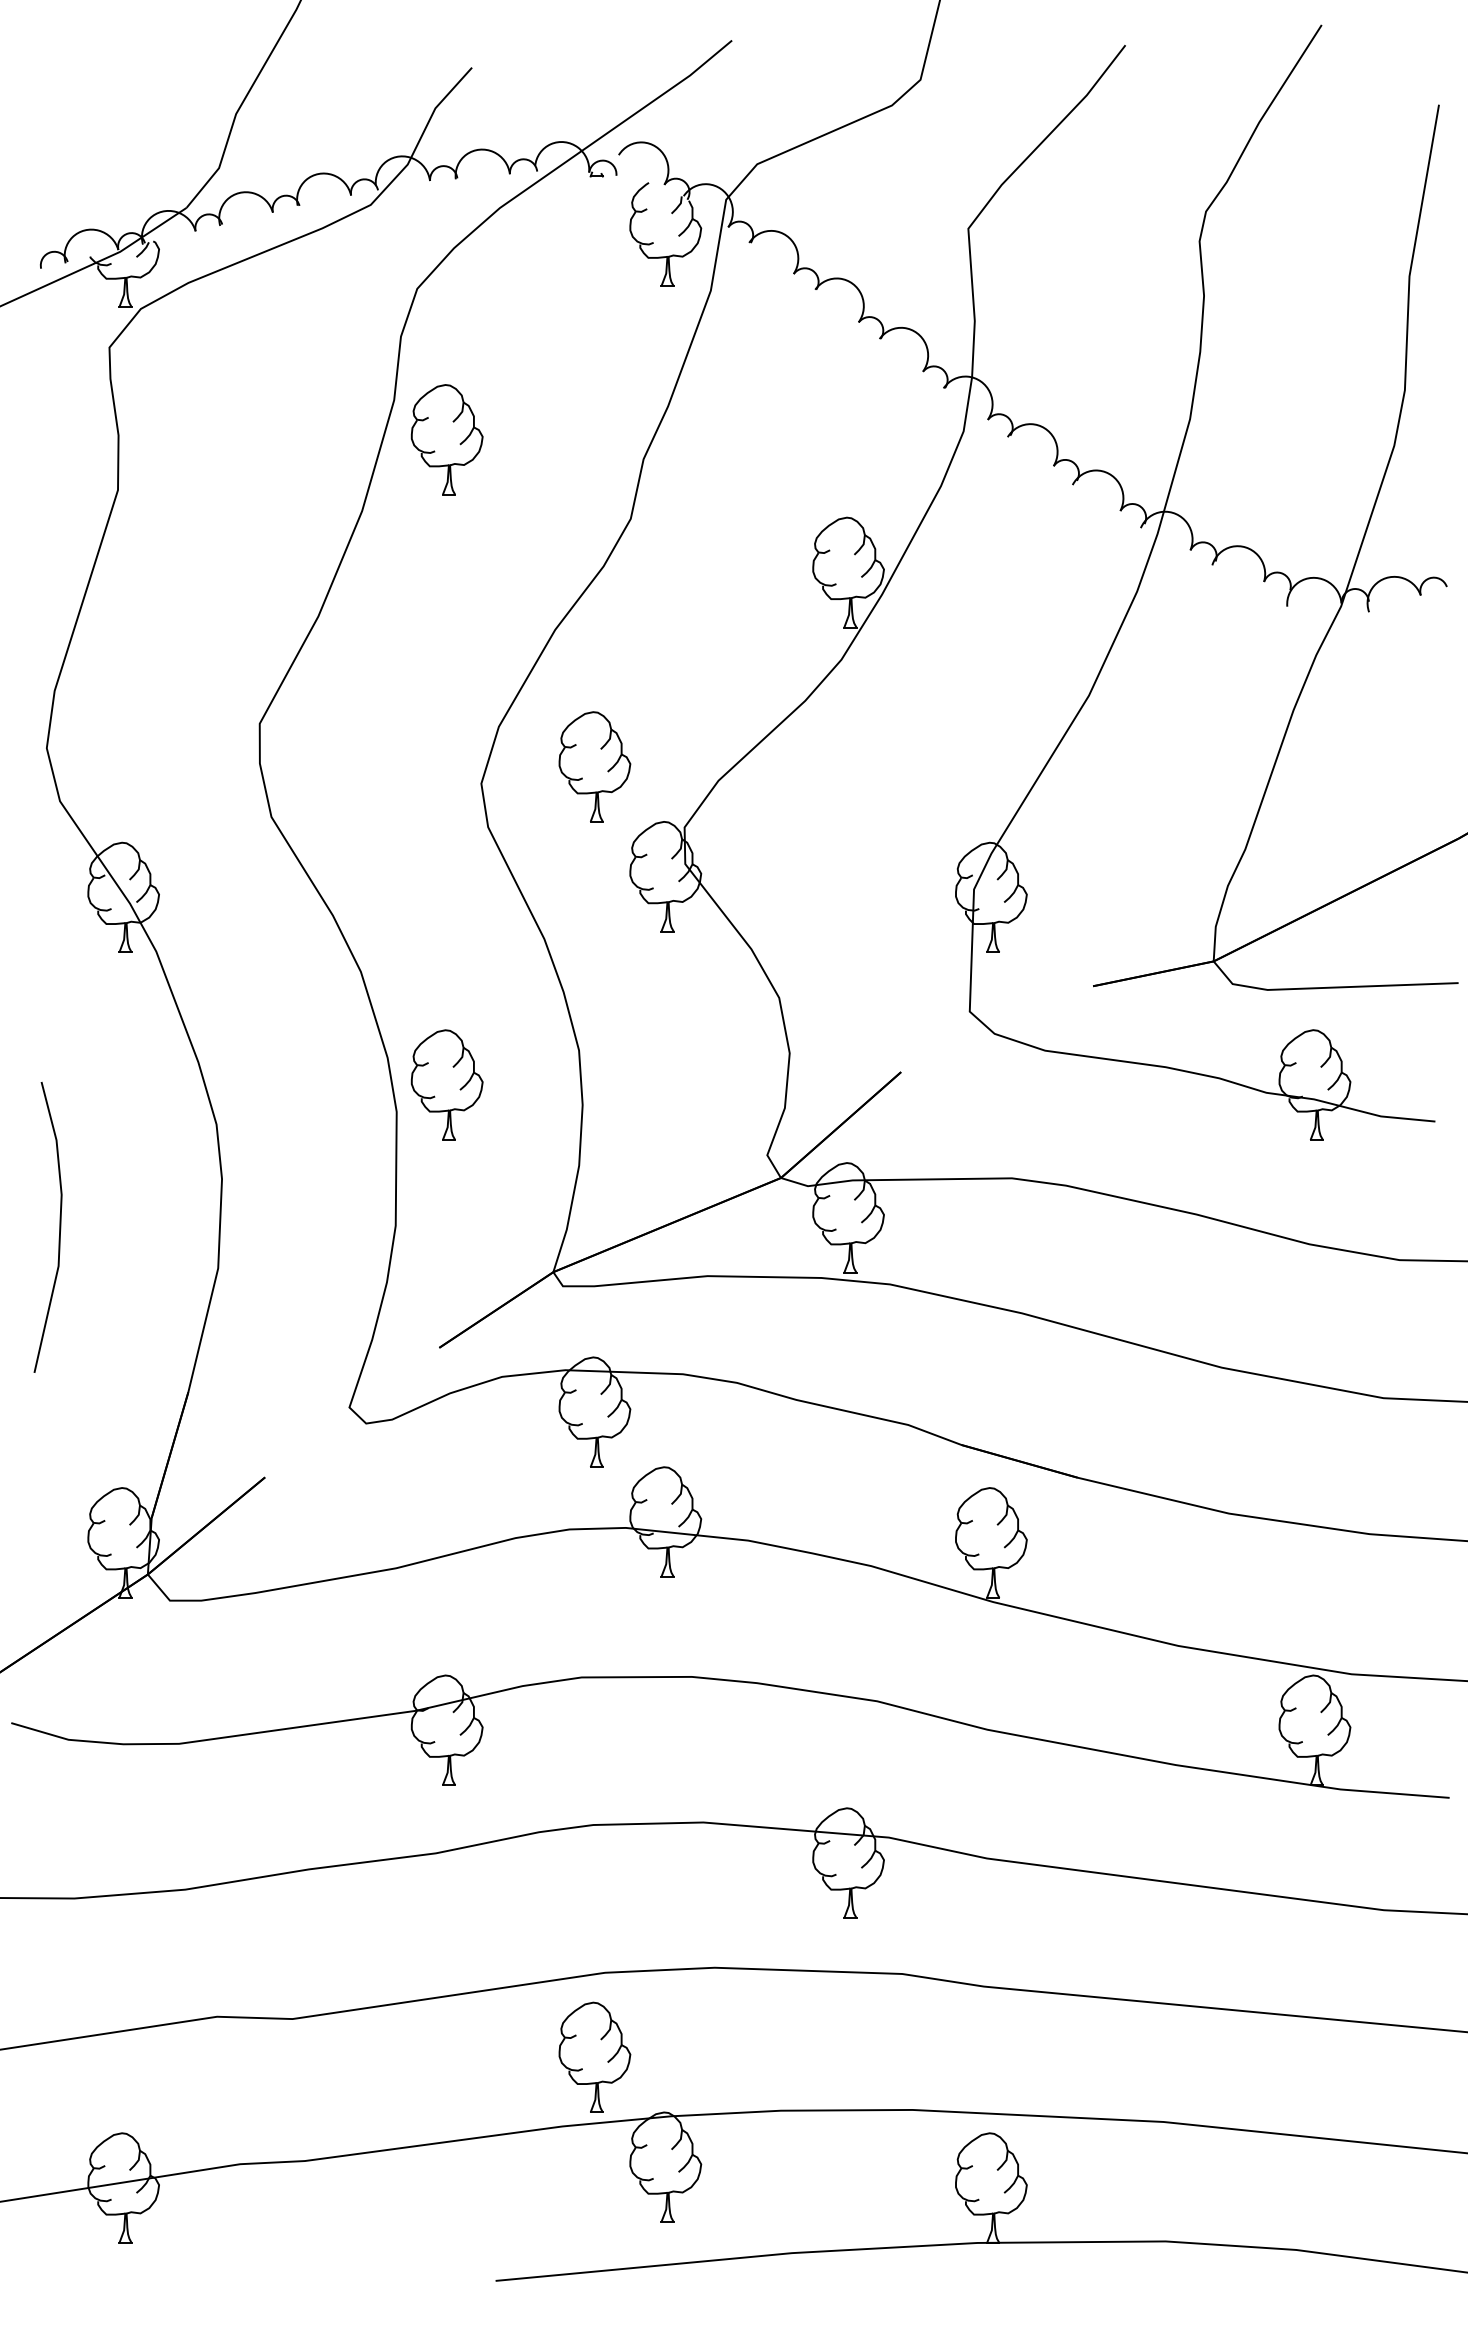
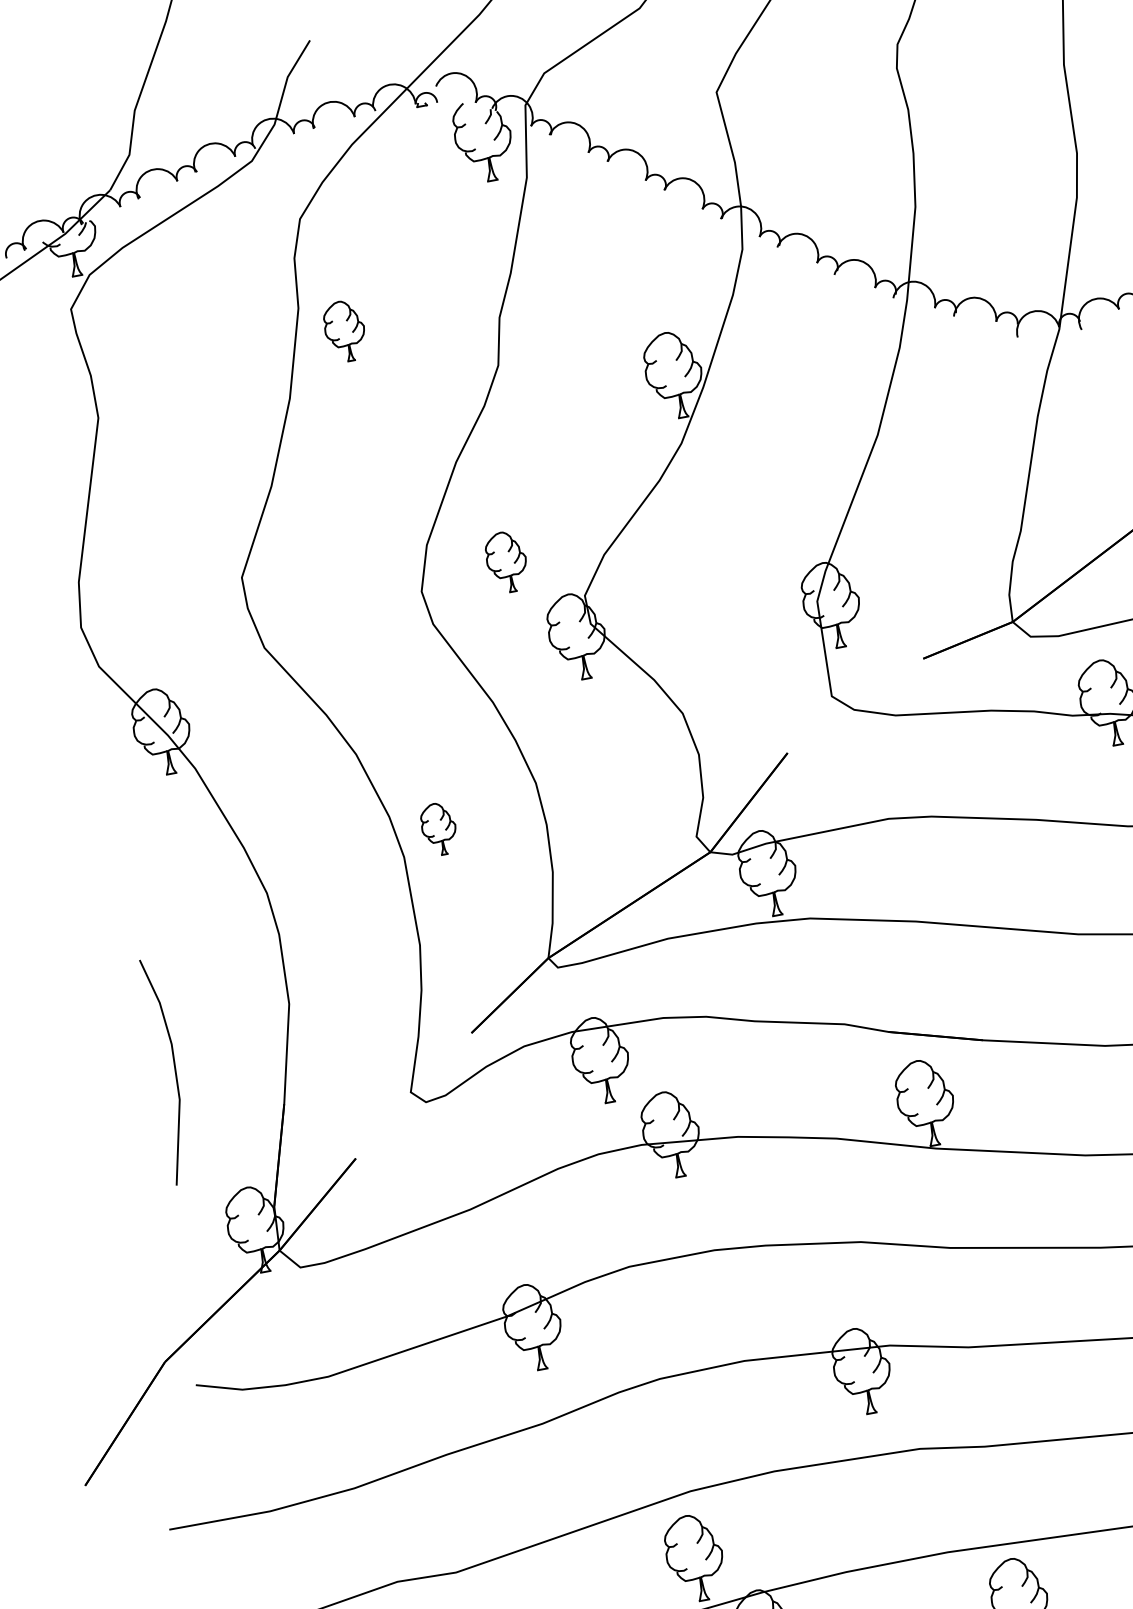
part: (446, 439) -> (344, 331), size x0.7
part: (594, 766) -> (506, 561), size x0.7
part: (446, 1084) -> (438, 828), size x0.6
line: (59, 1227) -> (174, 1069), moved

